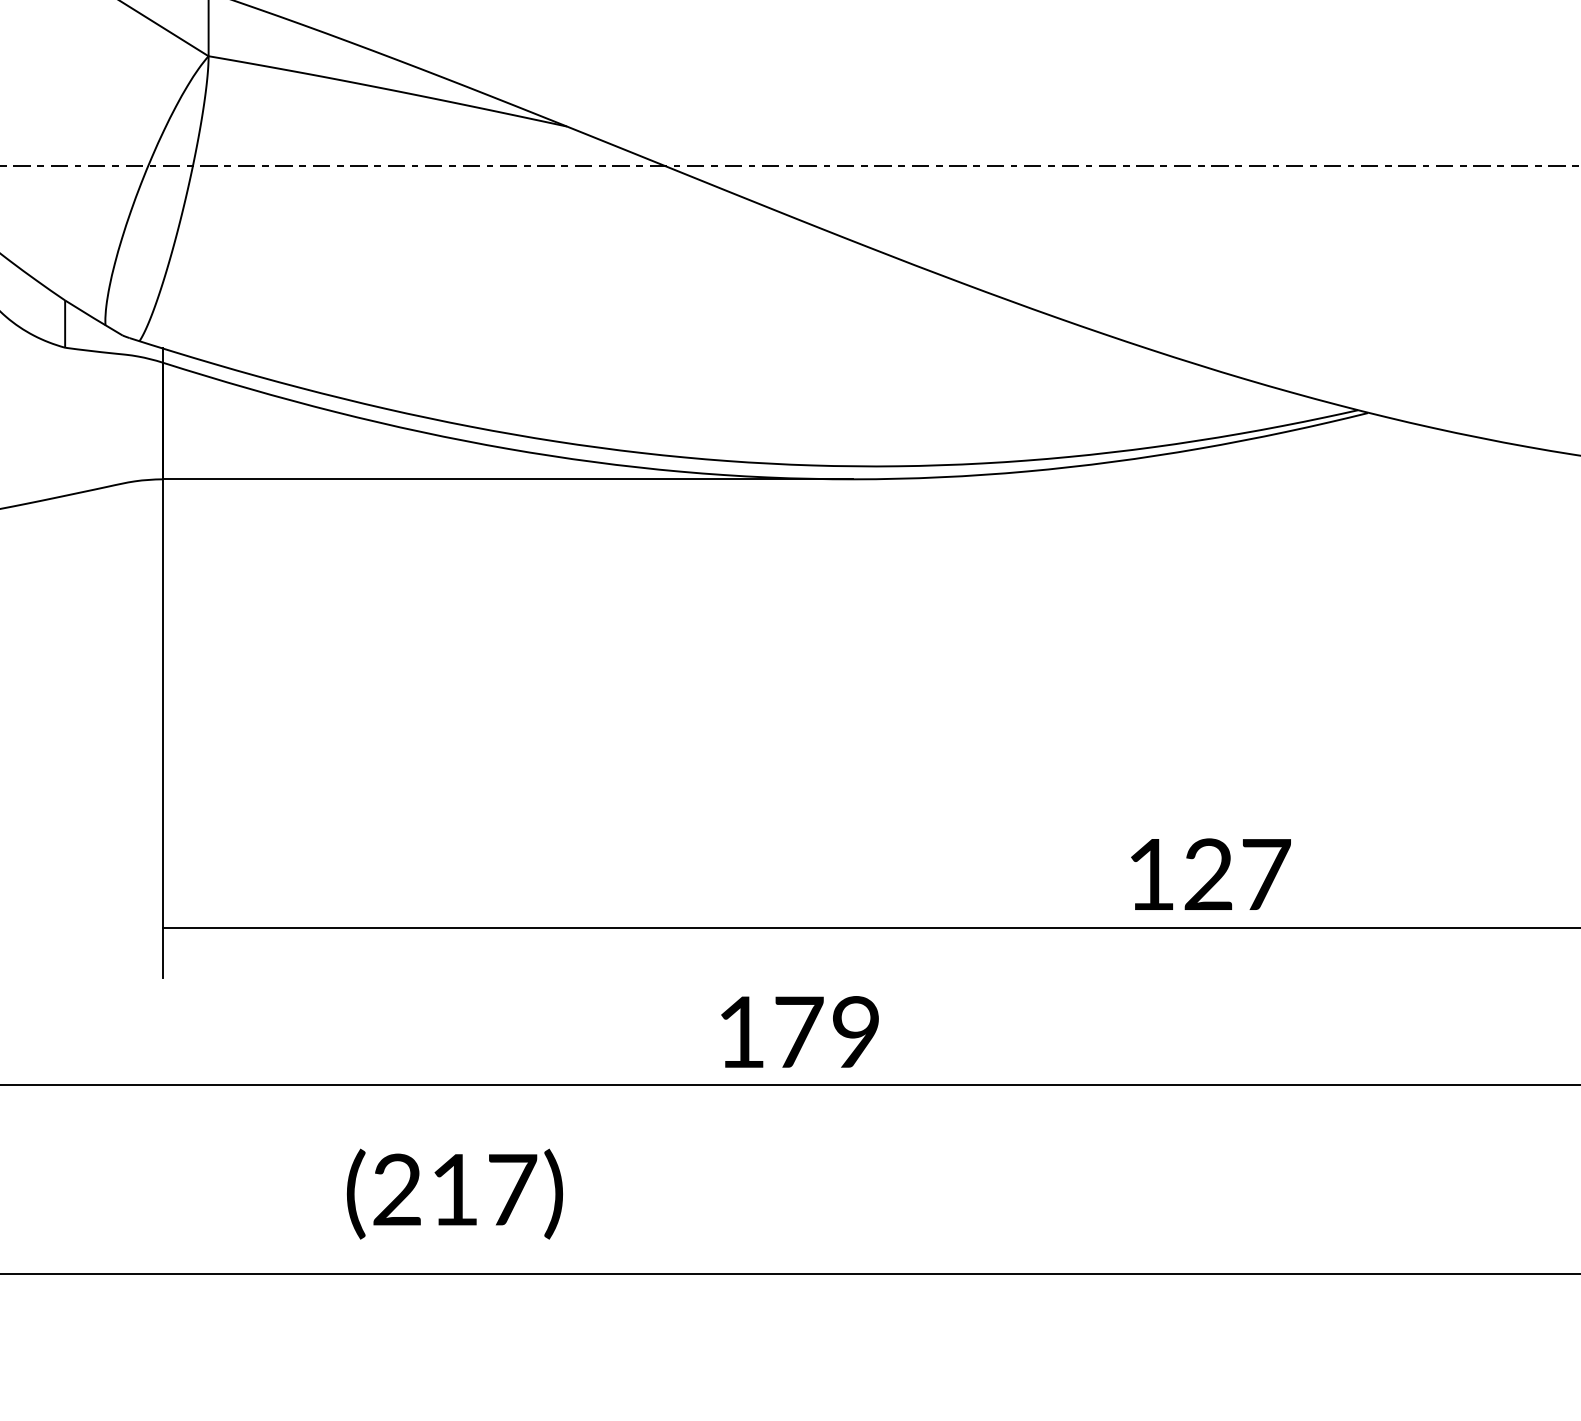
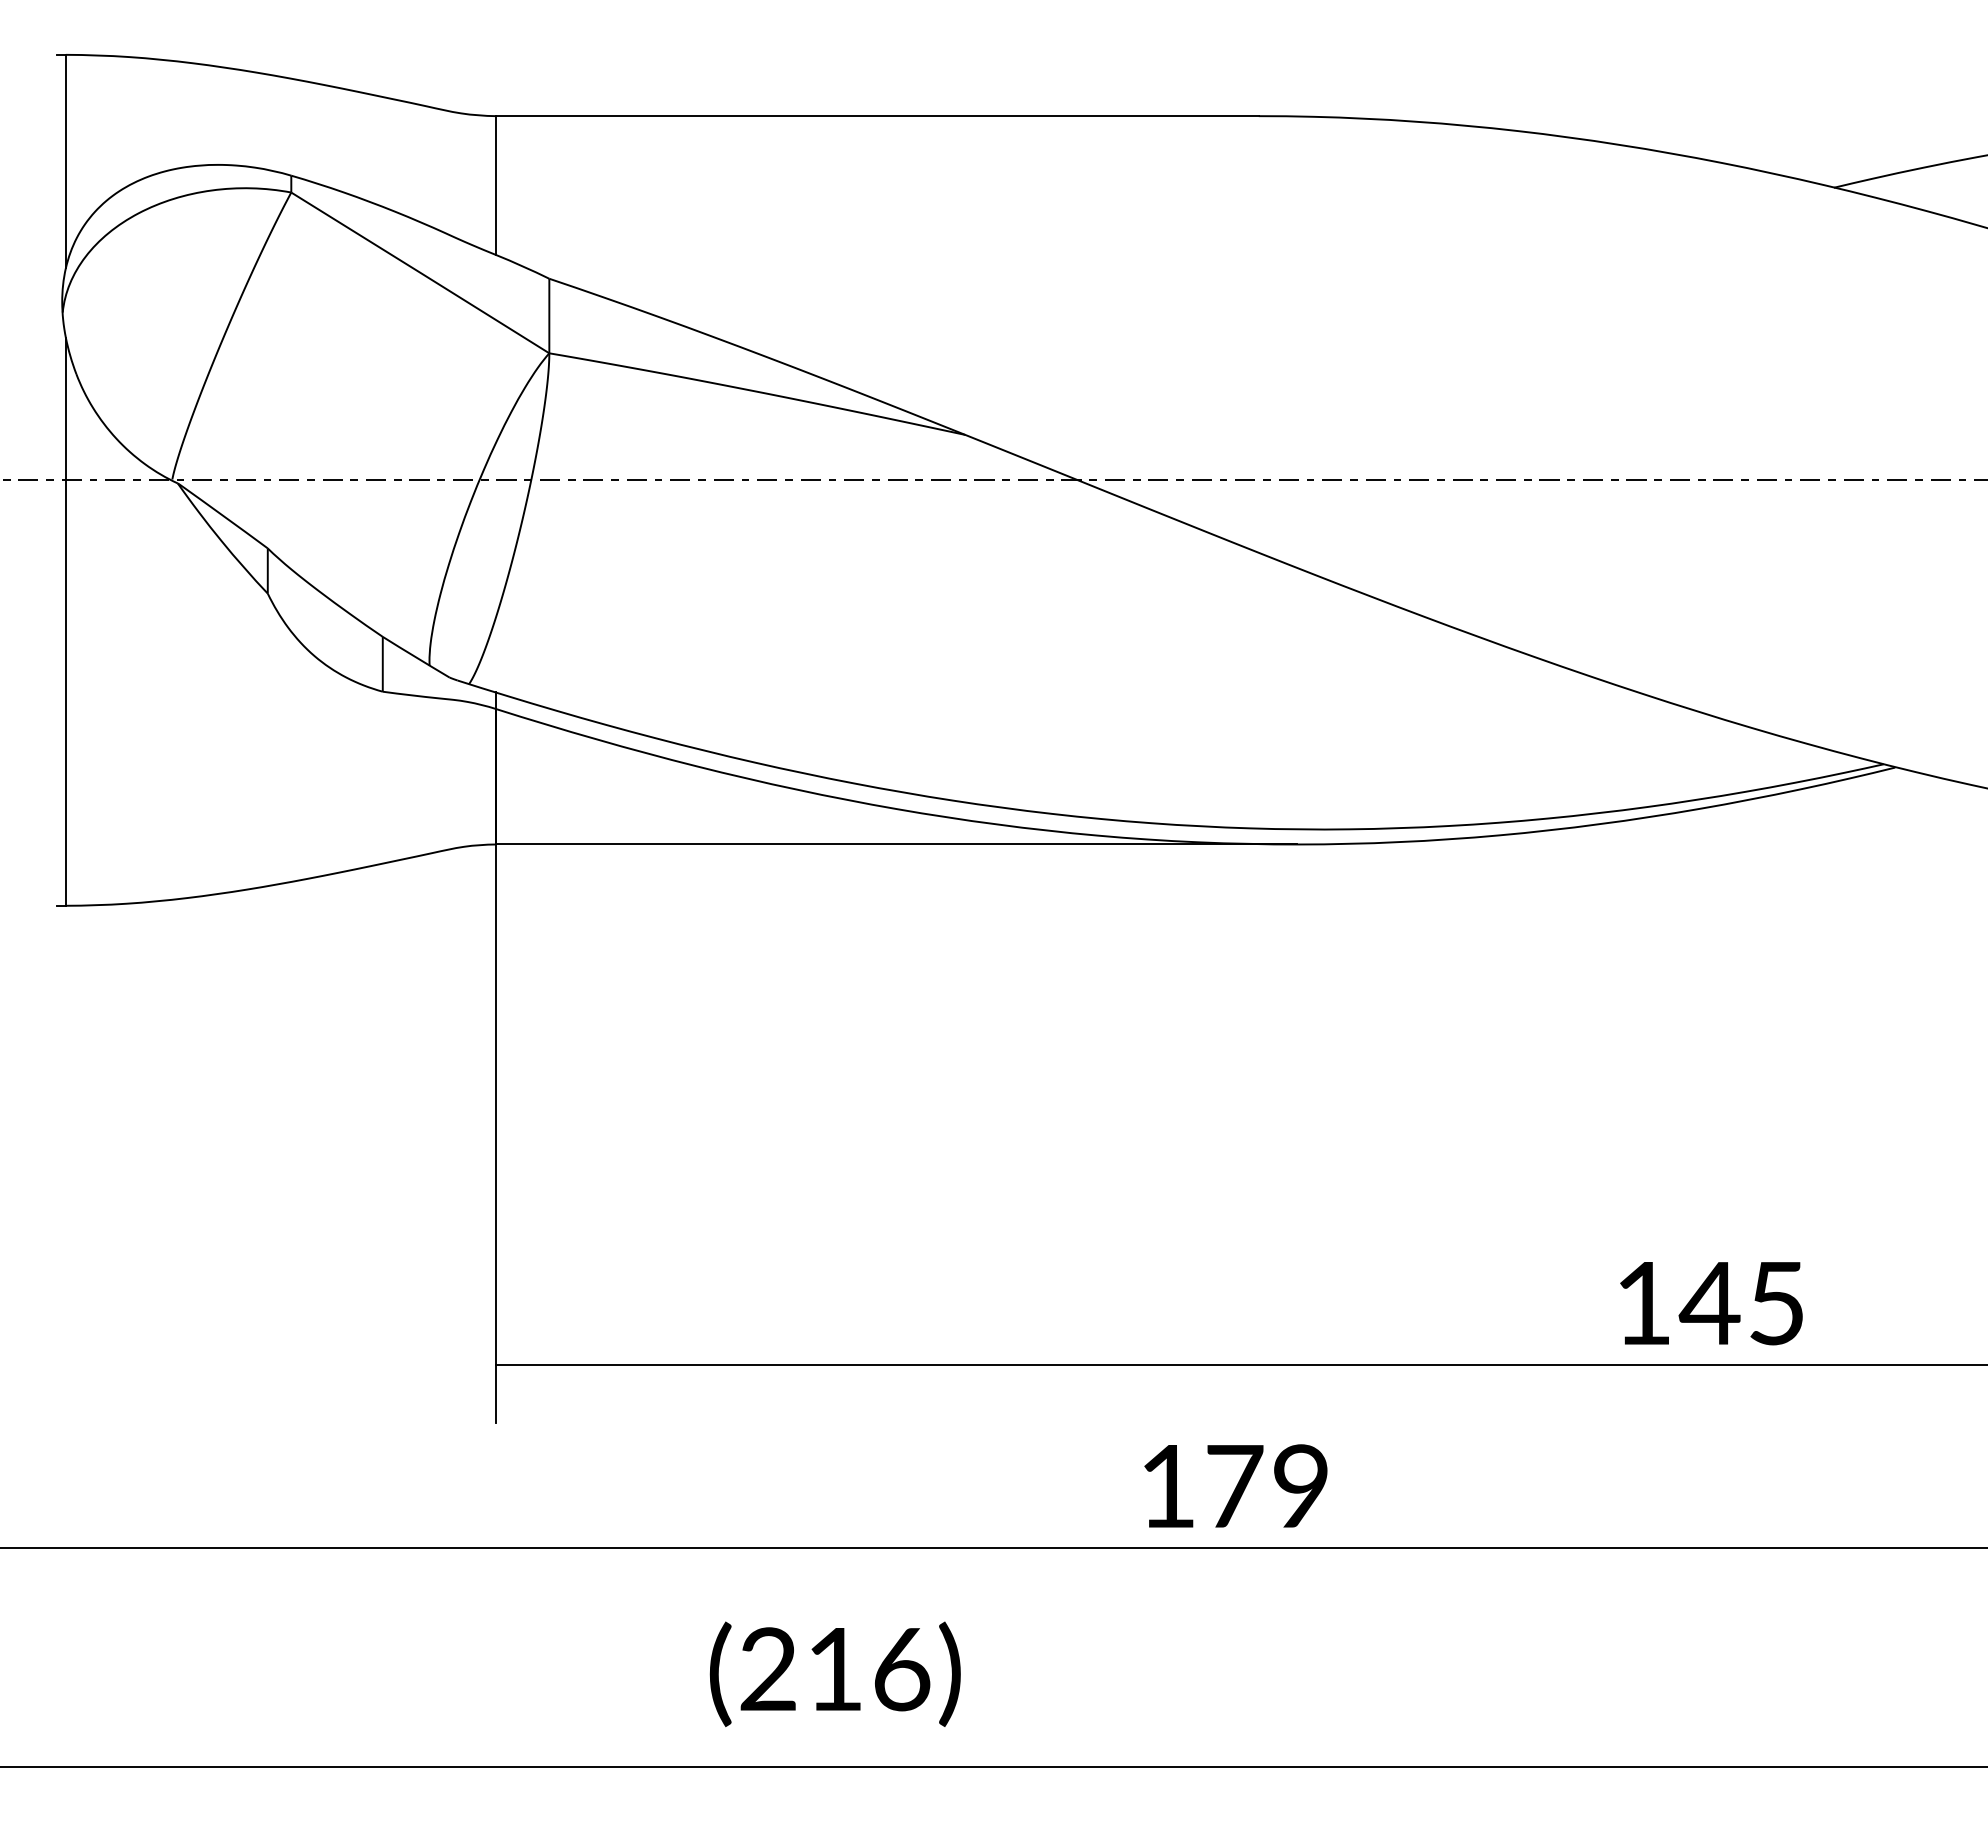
text: (1235, 874) -> (1741, 1303), 127 -> 145
text: (512, 1189) -> (902, 1669), (217) -> (216)

